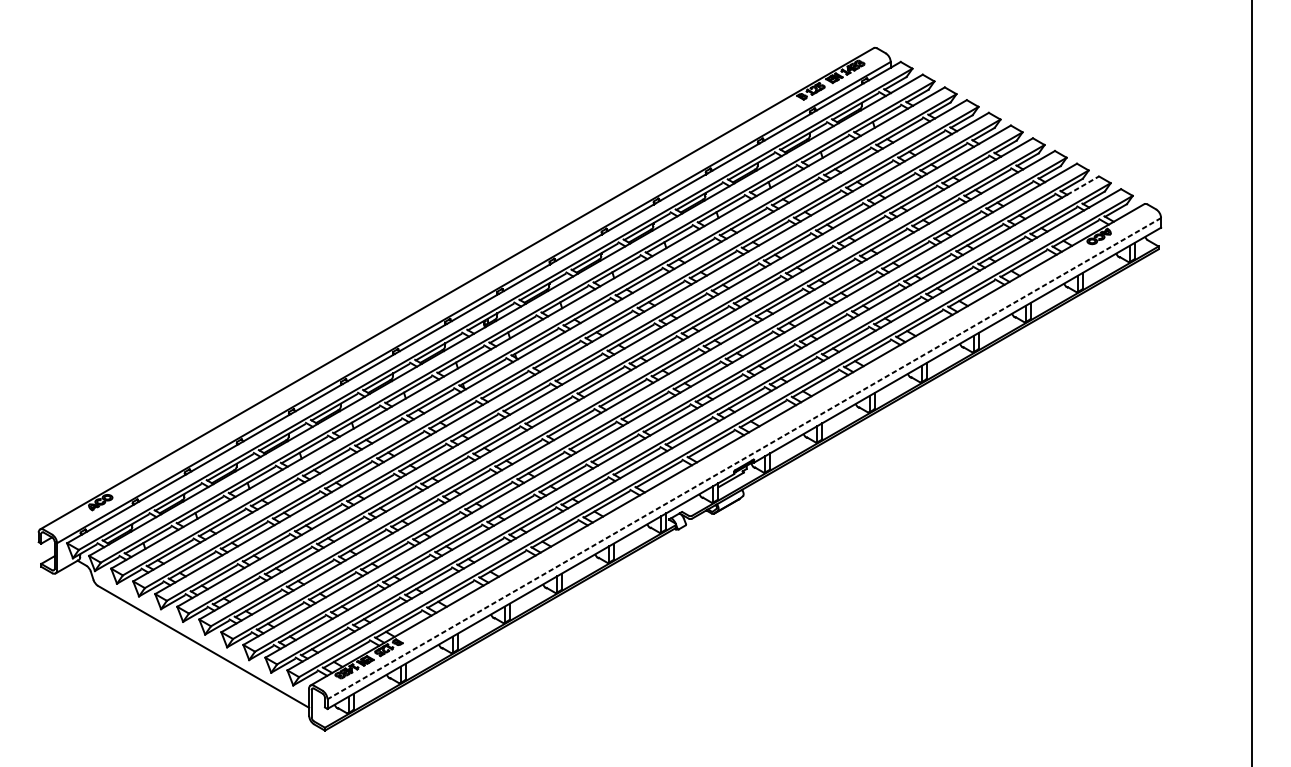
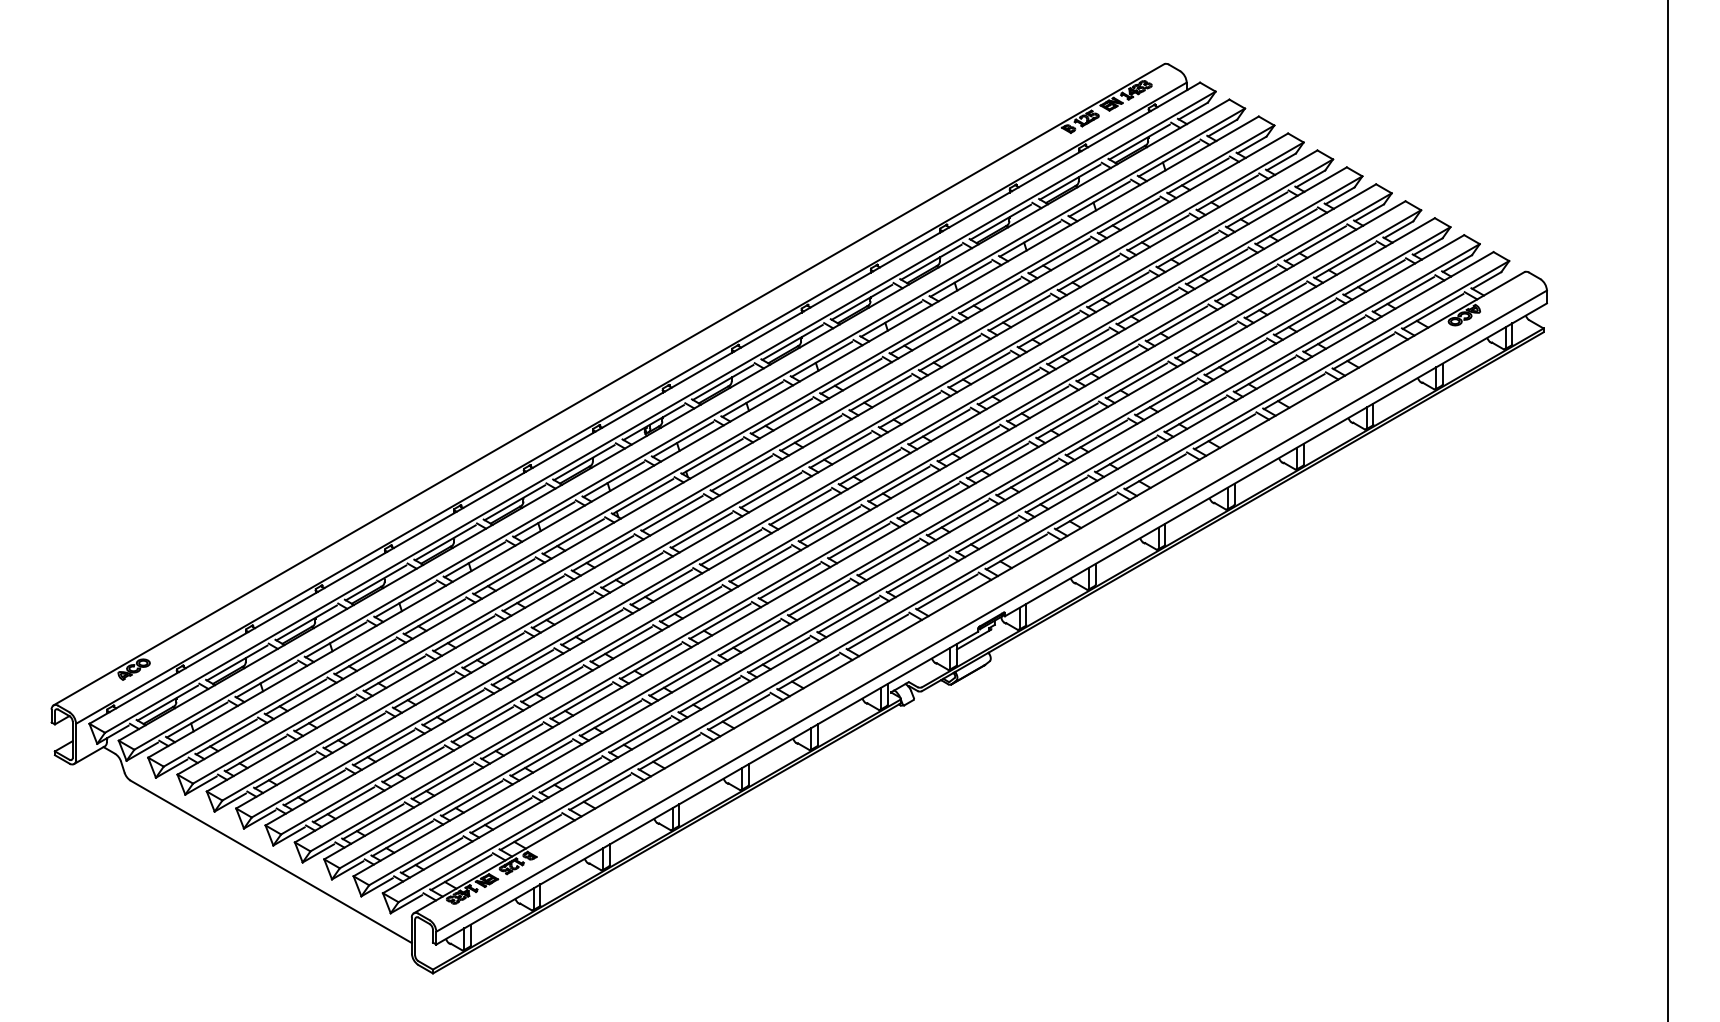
line: (1083, 185) -> (1443, 247), dashed -> solid
line: (744, 458) -> (991, 611), dashed -> solid

